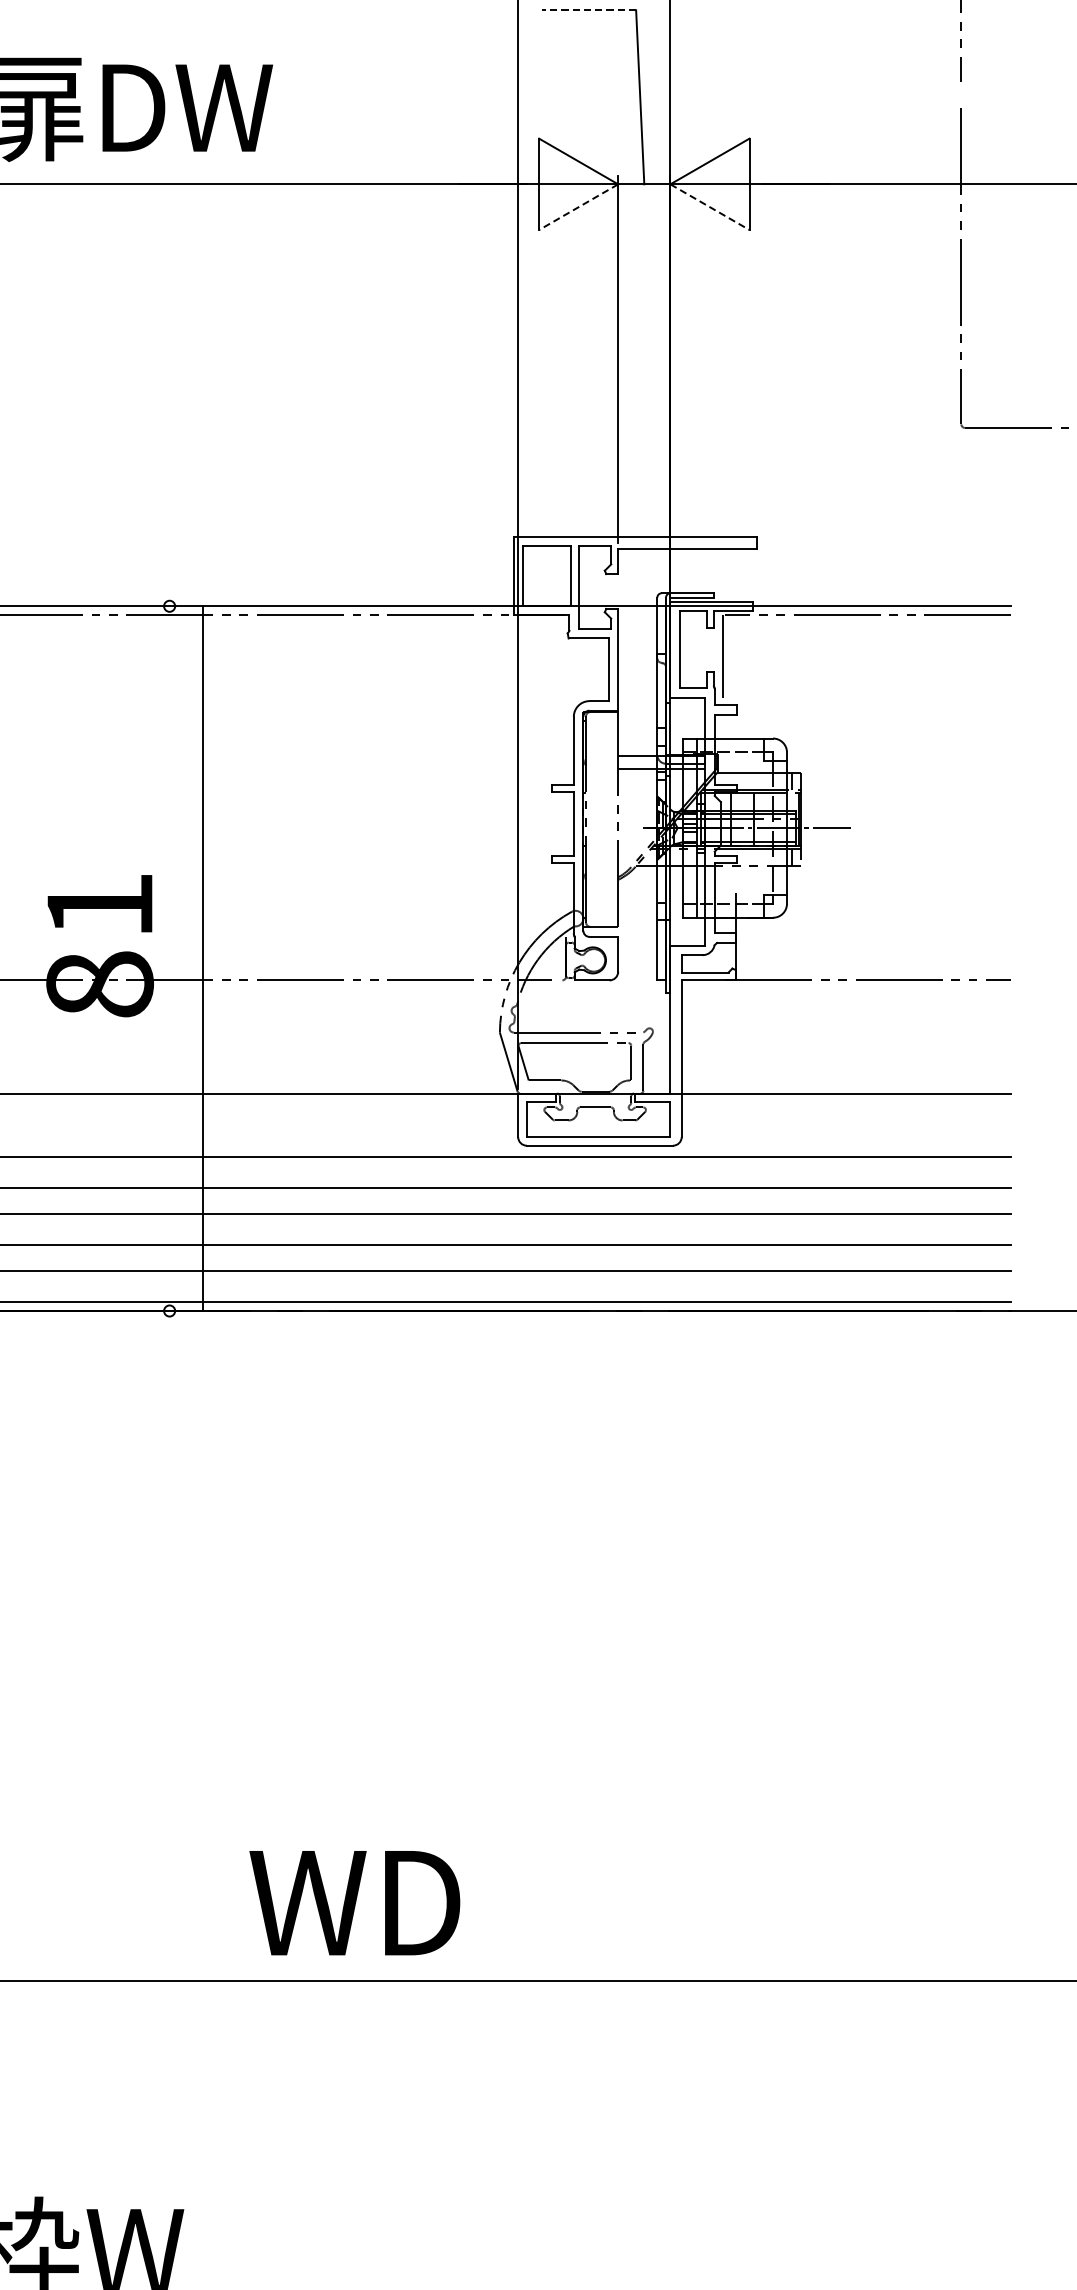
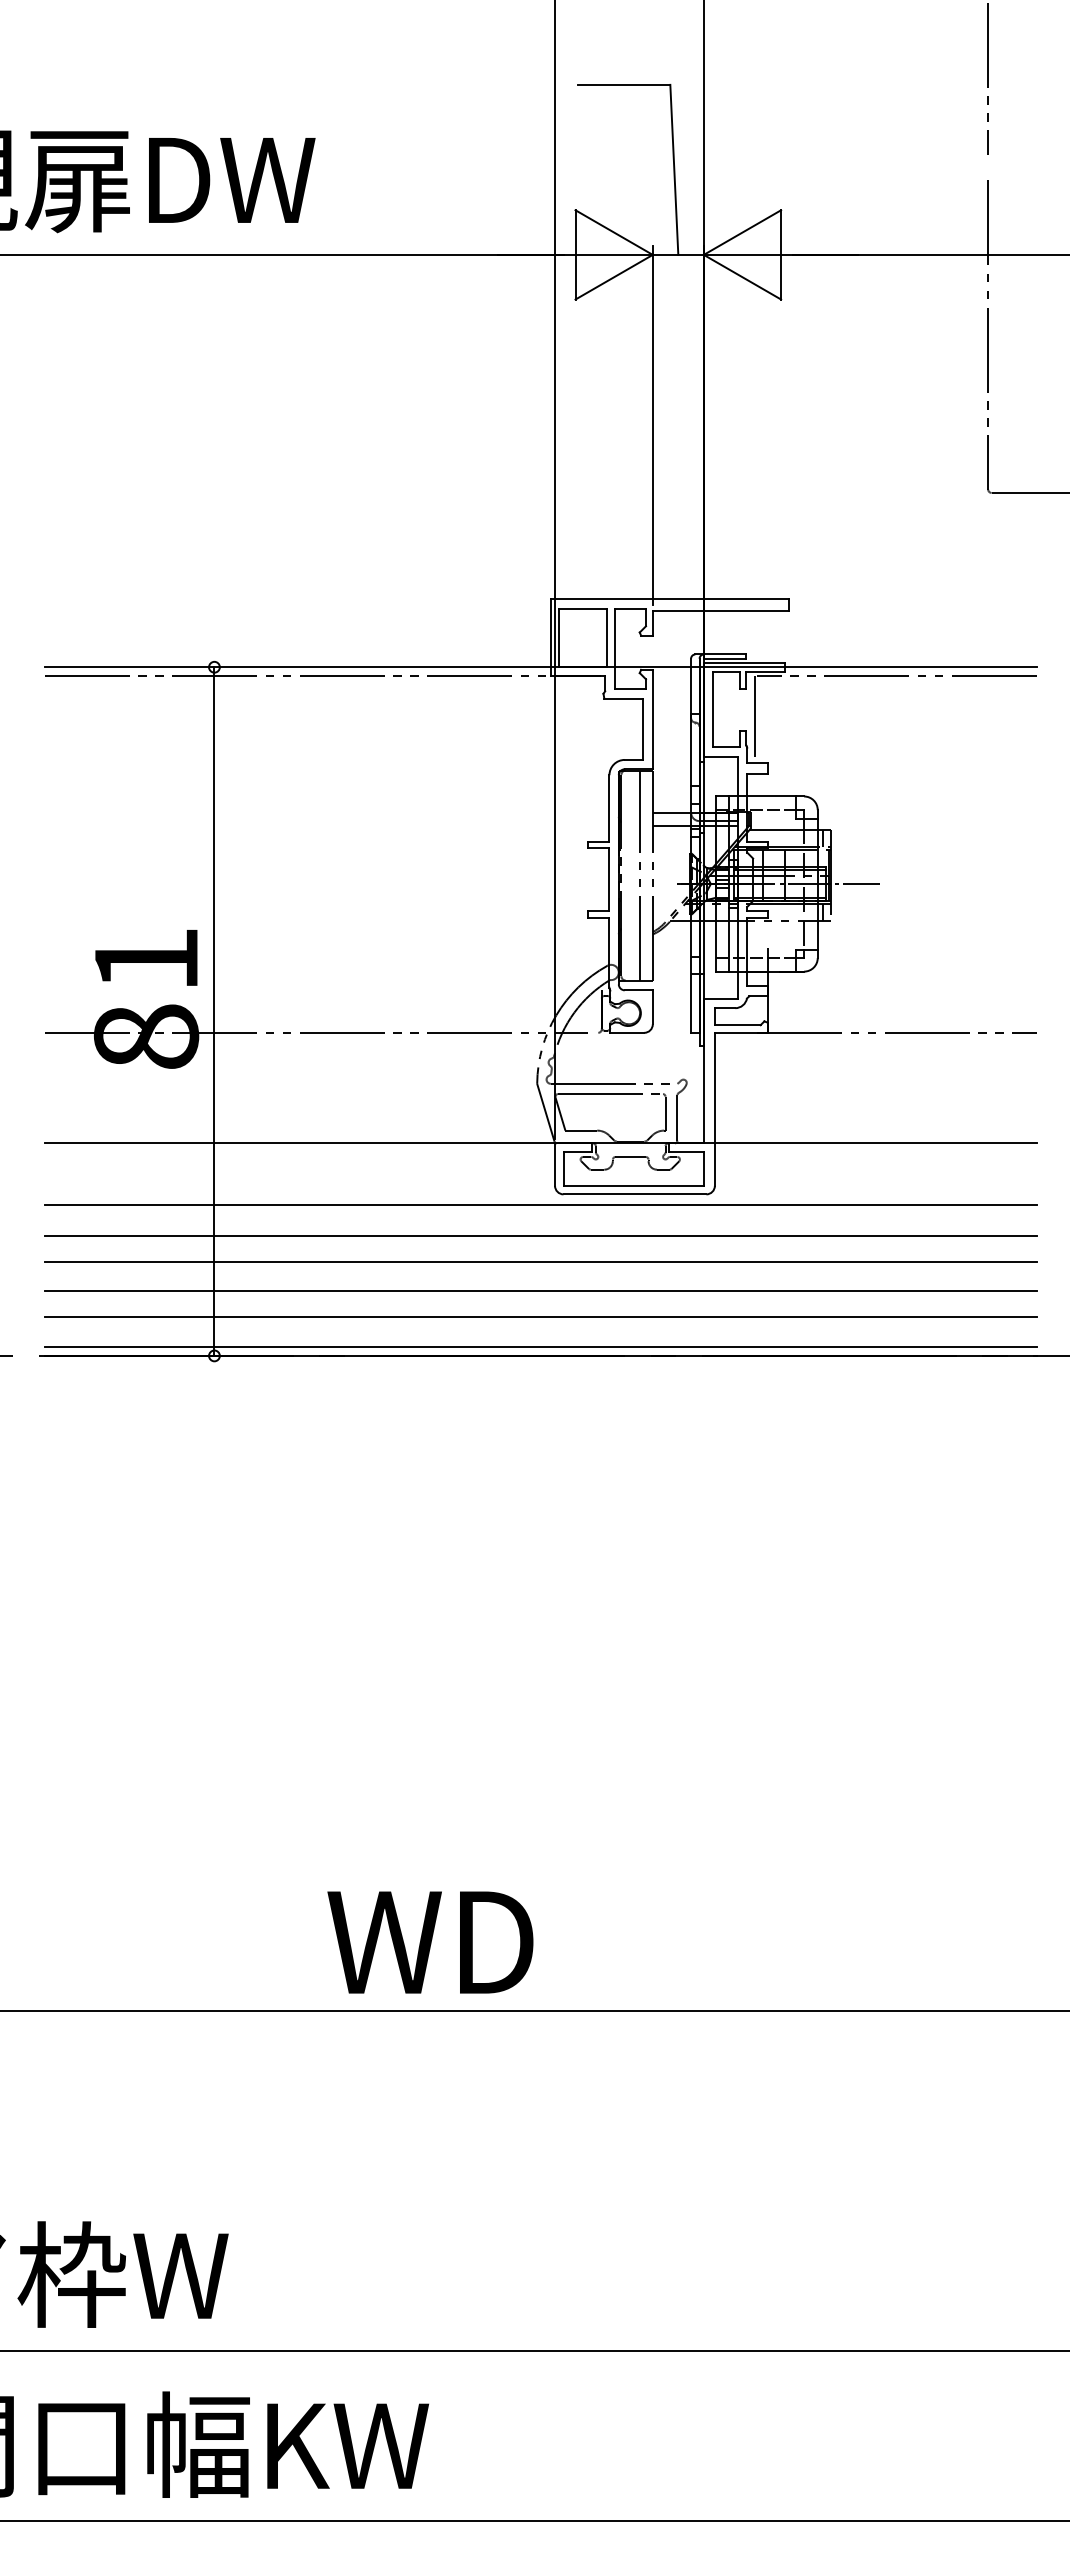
line: (589, 9) -> (624, 84), dashed -> solid
line: (579, 207) -> (614, 277), dashed -> solid
line: (709, 207) -> (742, 277), dashed -> solid
line: (605, 819) -> (640, 875), added
line: (203, 958) -> (214, 1011), moved
text: (354, 1903) -> (430, 1942), moved

